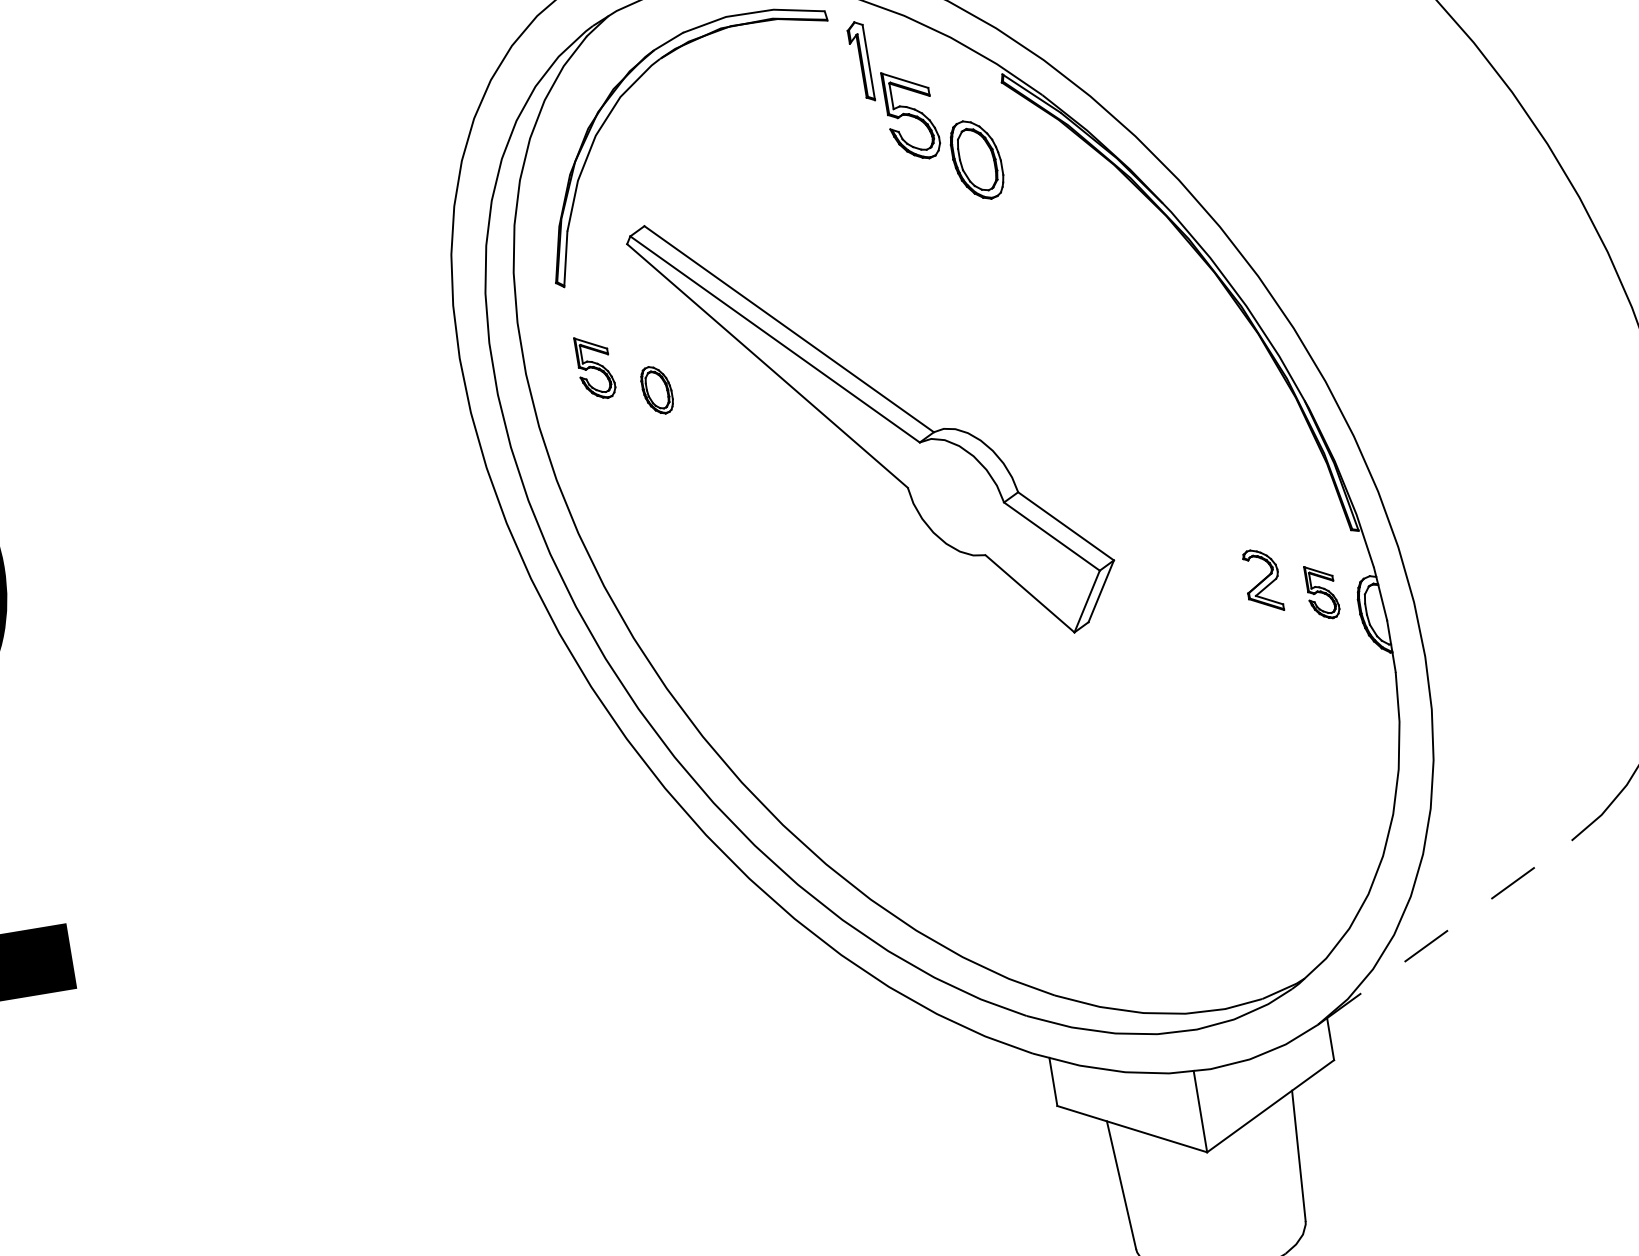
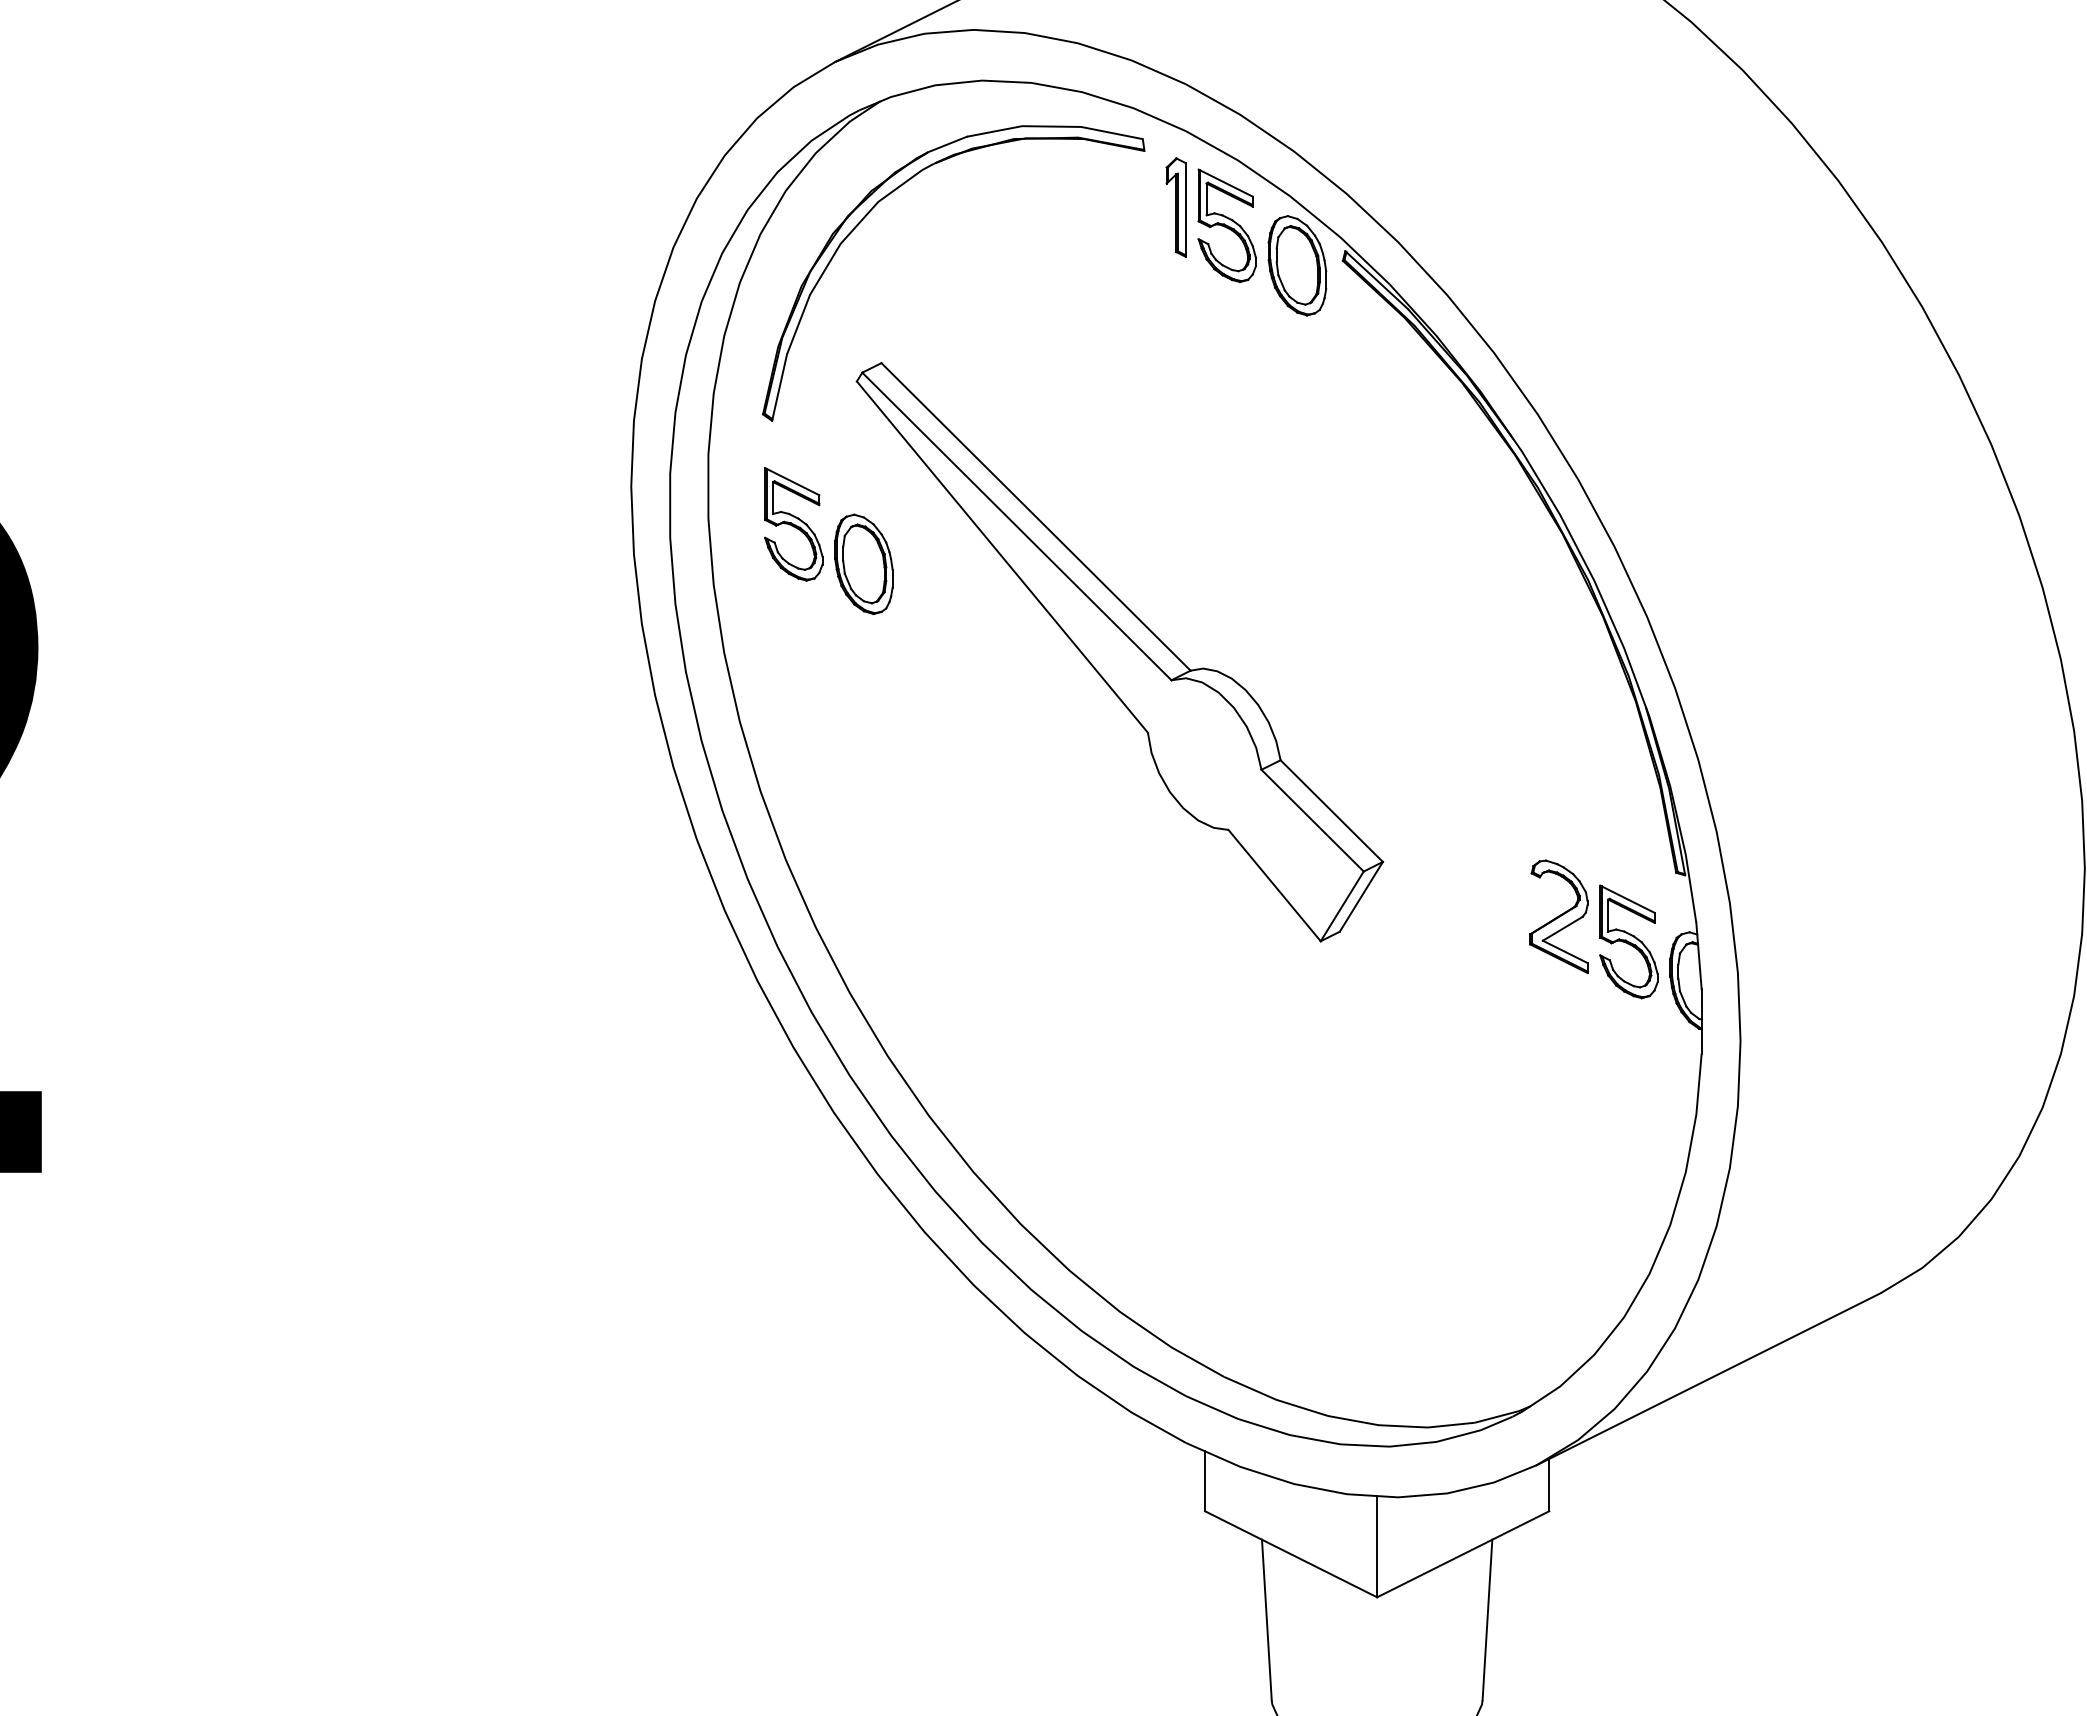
part: (910, 114) -> (1226, 225), moved
part: (977, 159) -> (1297, 265), moved
part: (595, 367) -> (793, 524), size x1.43
part: (656, 390) -> (863, 564), size x1.67
part: (1262, 580) -> (1558, 916), size x1.43
part: (1321, 591) -> (1628, 941), size x1.67
line: (1445, 932) -> (1709, 1378), dashed -> solid

